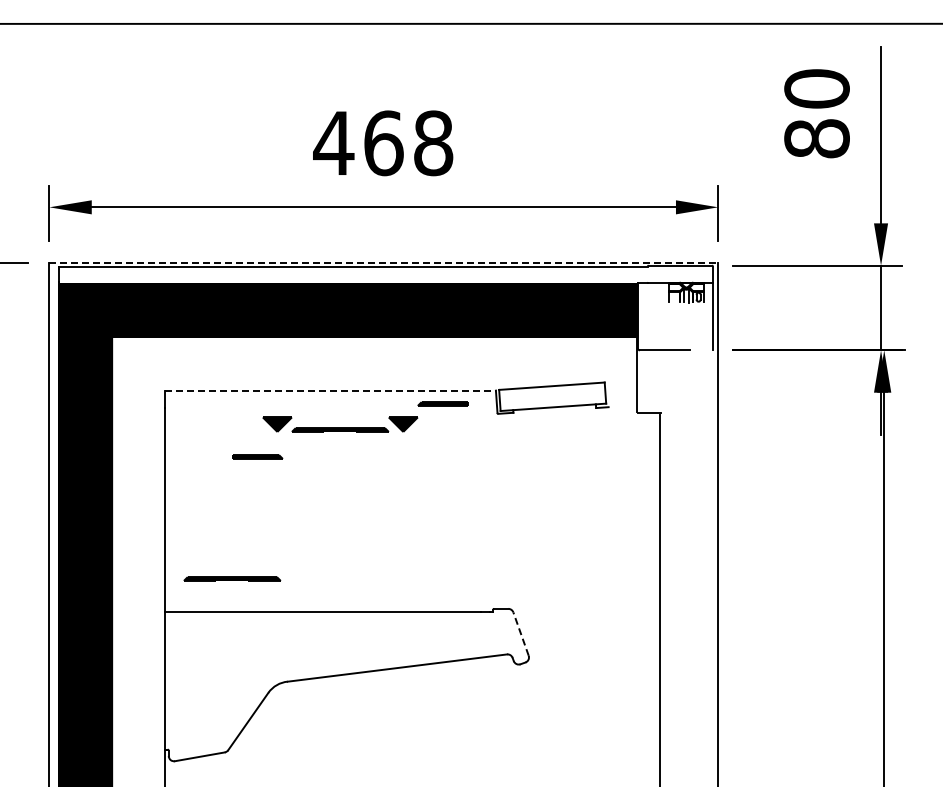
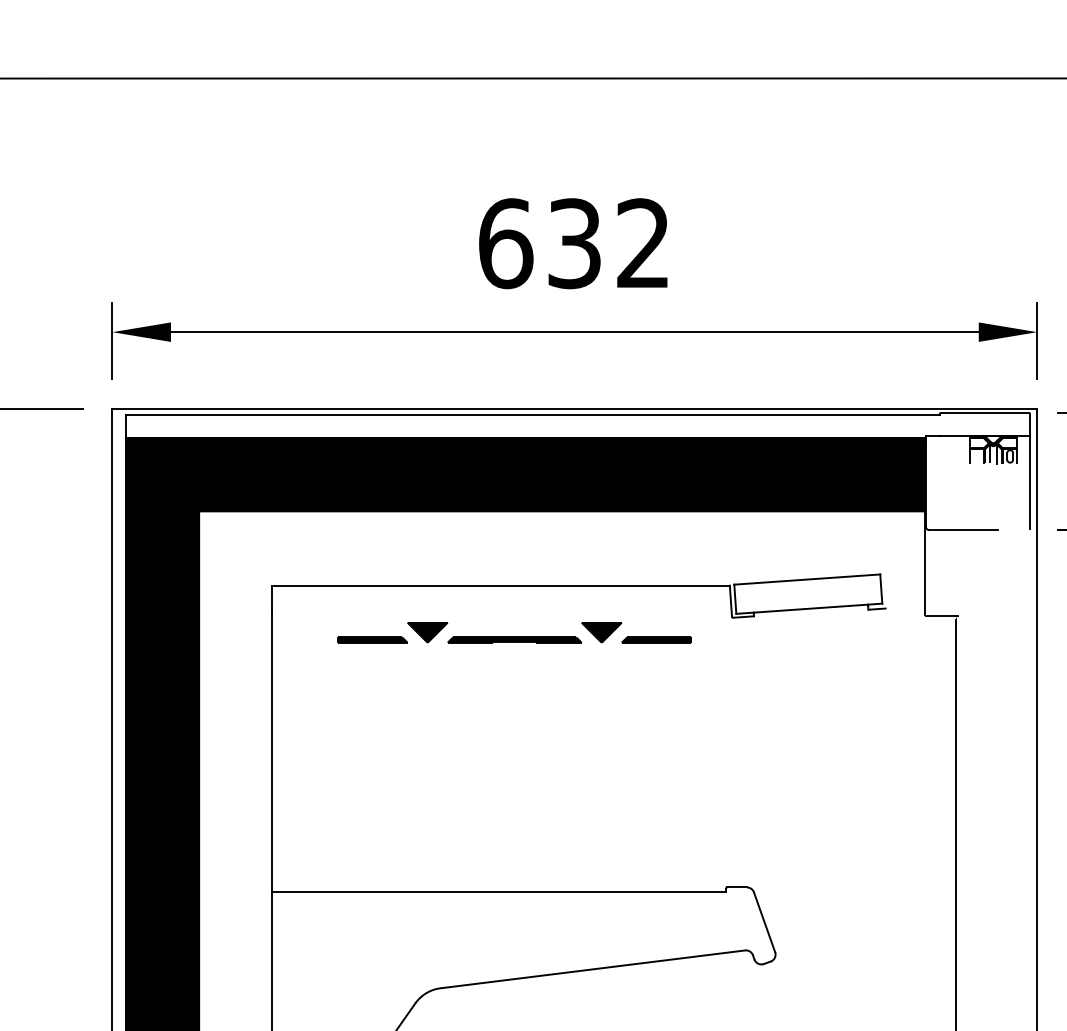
text: (383, 143) -> (574, 243), 468 -> 632
line: (384, 262) -> (575, 408), dashed -> solid
line: (331, 390) -> (502, 585), dashed -> solid
part: (442, 403) -> (655, 639), moved
part: (257, 456) -> (372, 639), moved
part: (232, 578) -> (365, 845), removed
line: (521, 634) -> (765, 922), dashed -> solid

